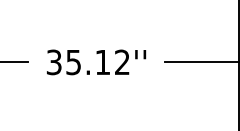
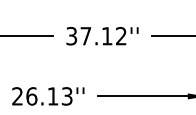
text: (73, 62) -> (85, 36), 35.12'' -> 37.12''

